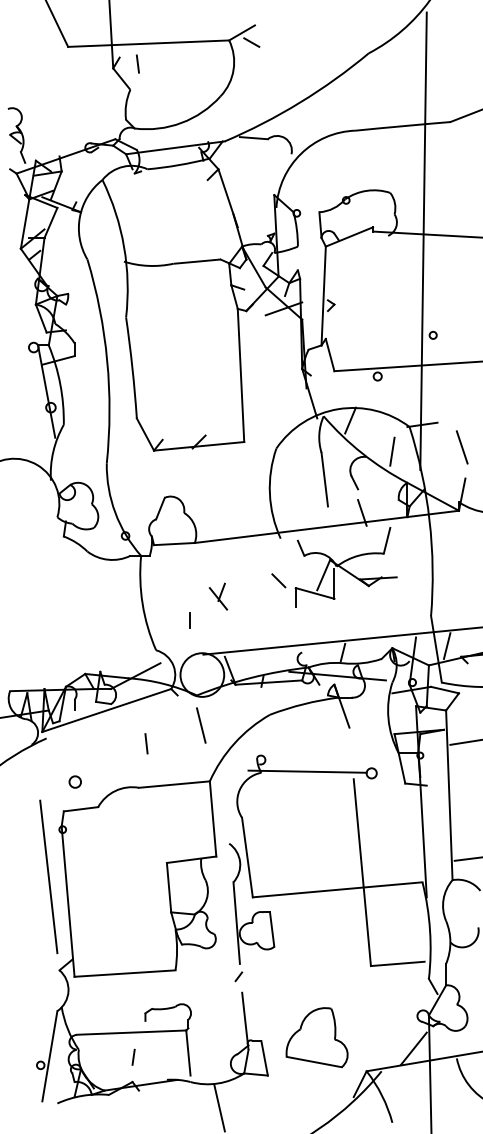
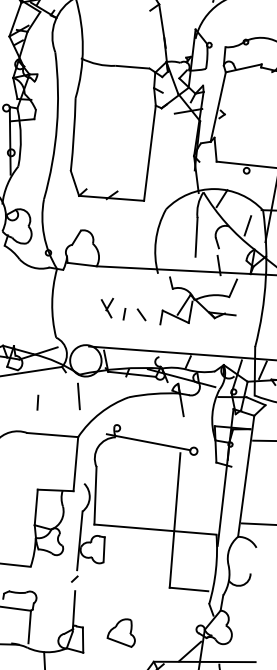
line: (278, 580) -> (141, 314), moved
line: (189, 620) -> (123, 314), moved
part: (316, 1037) -> (122, 631), size x0.62

